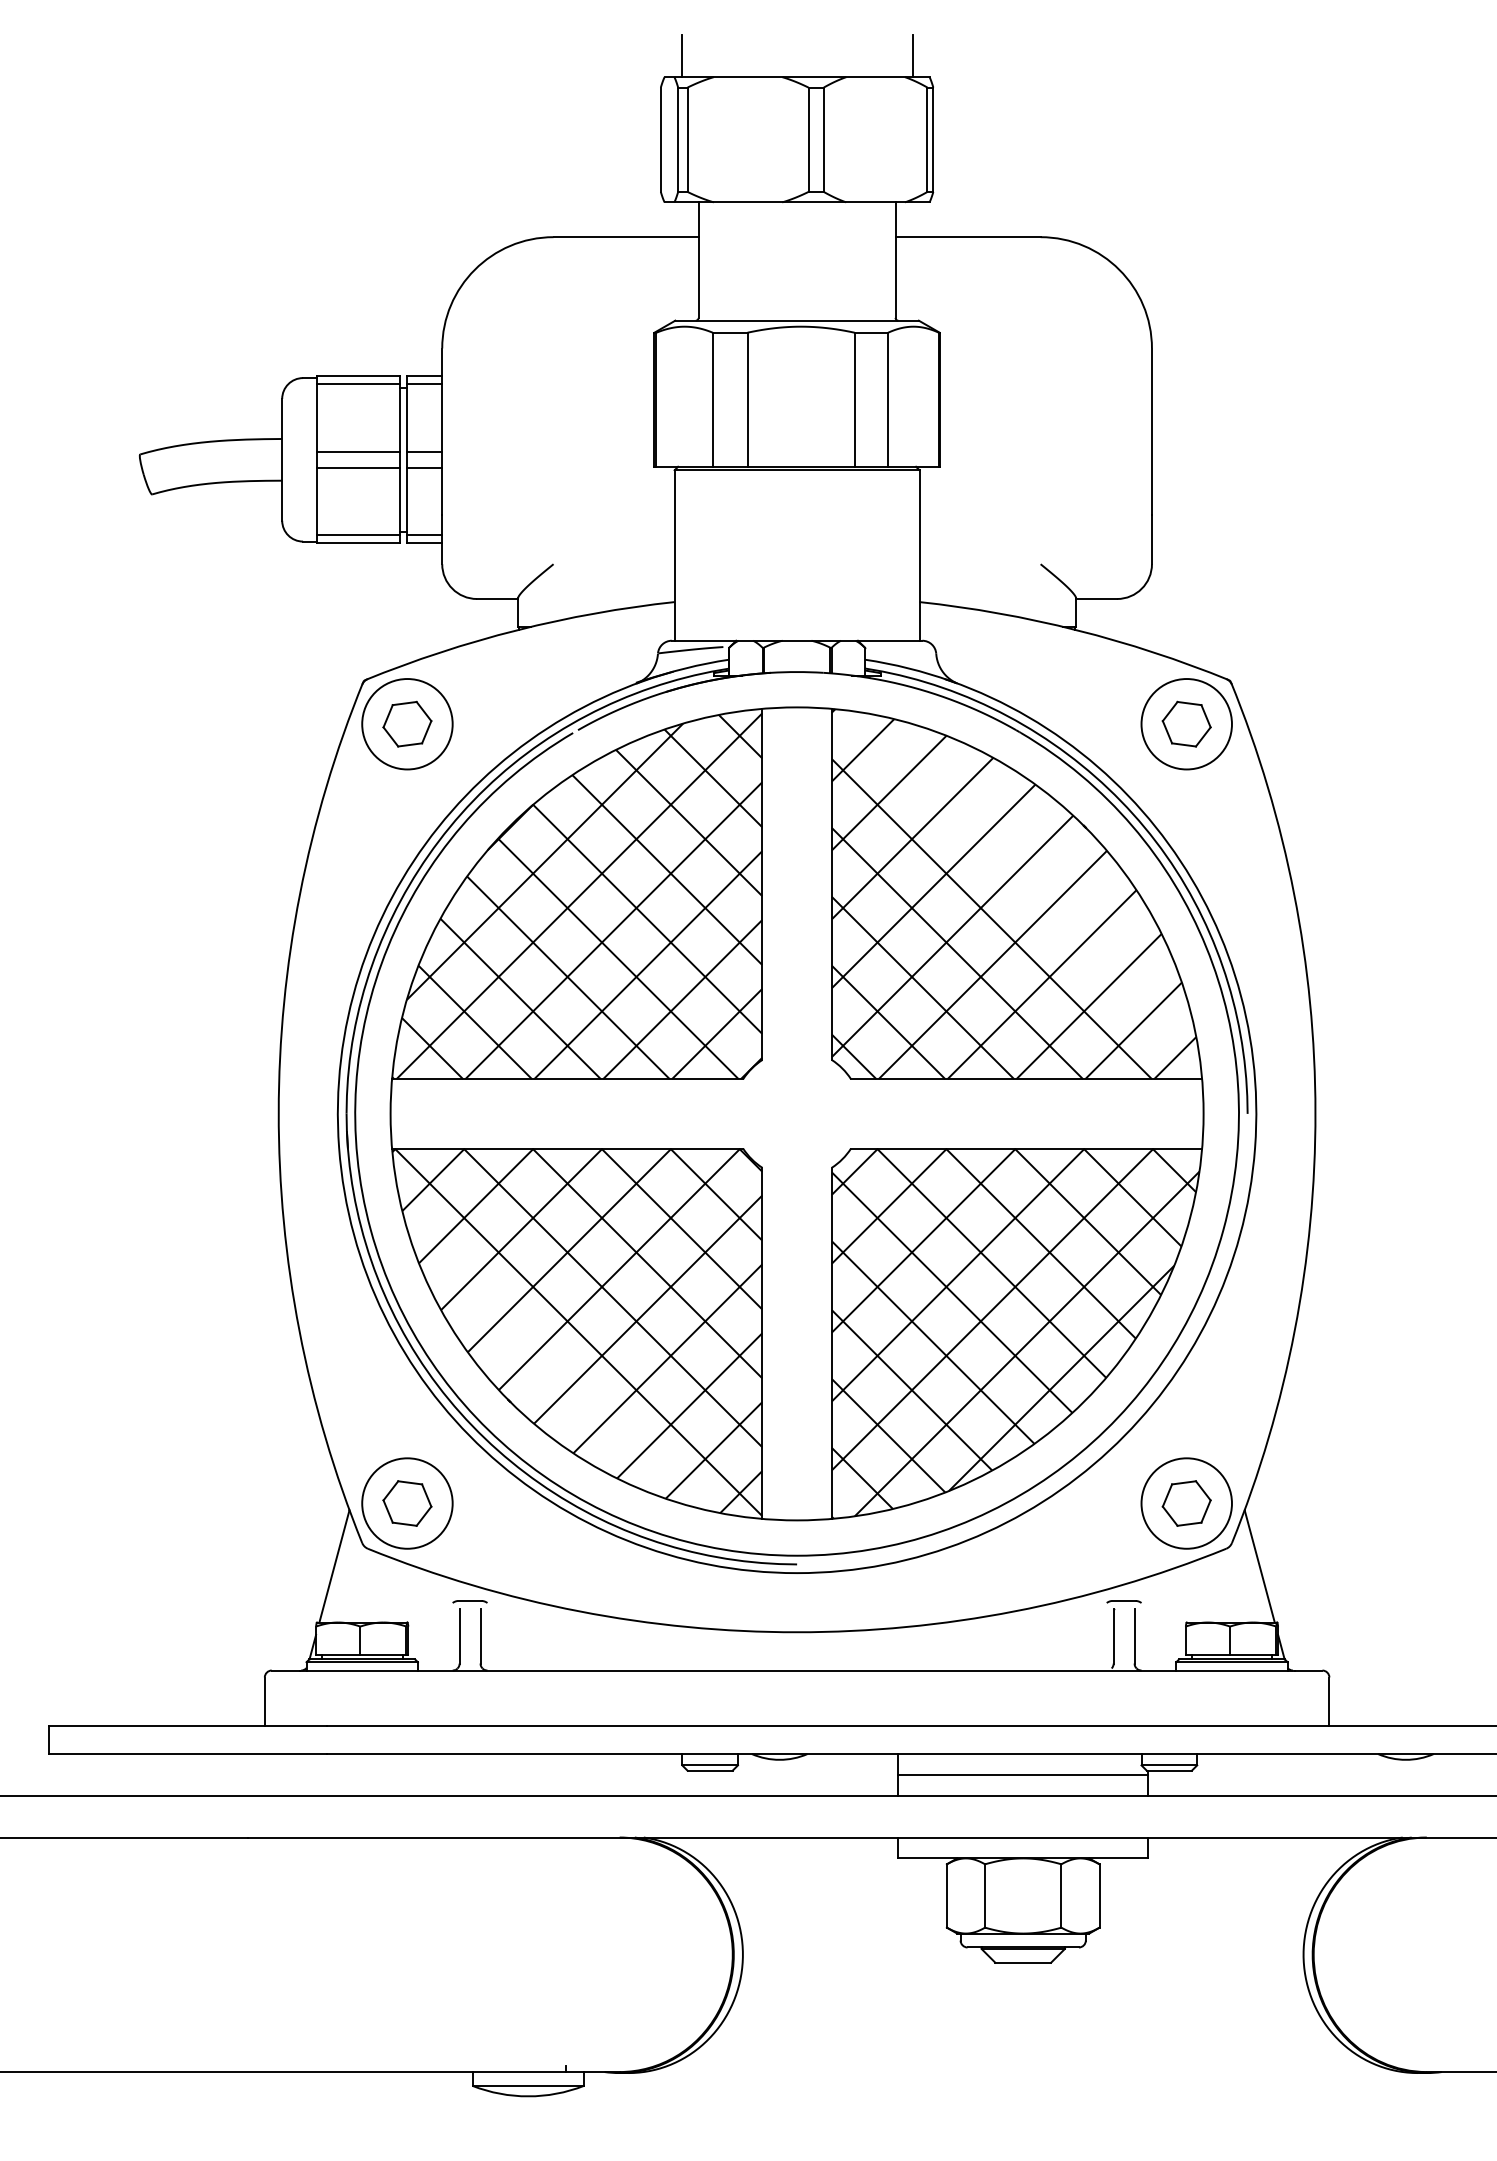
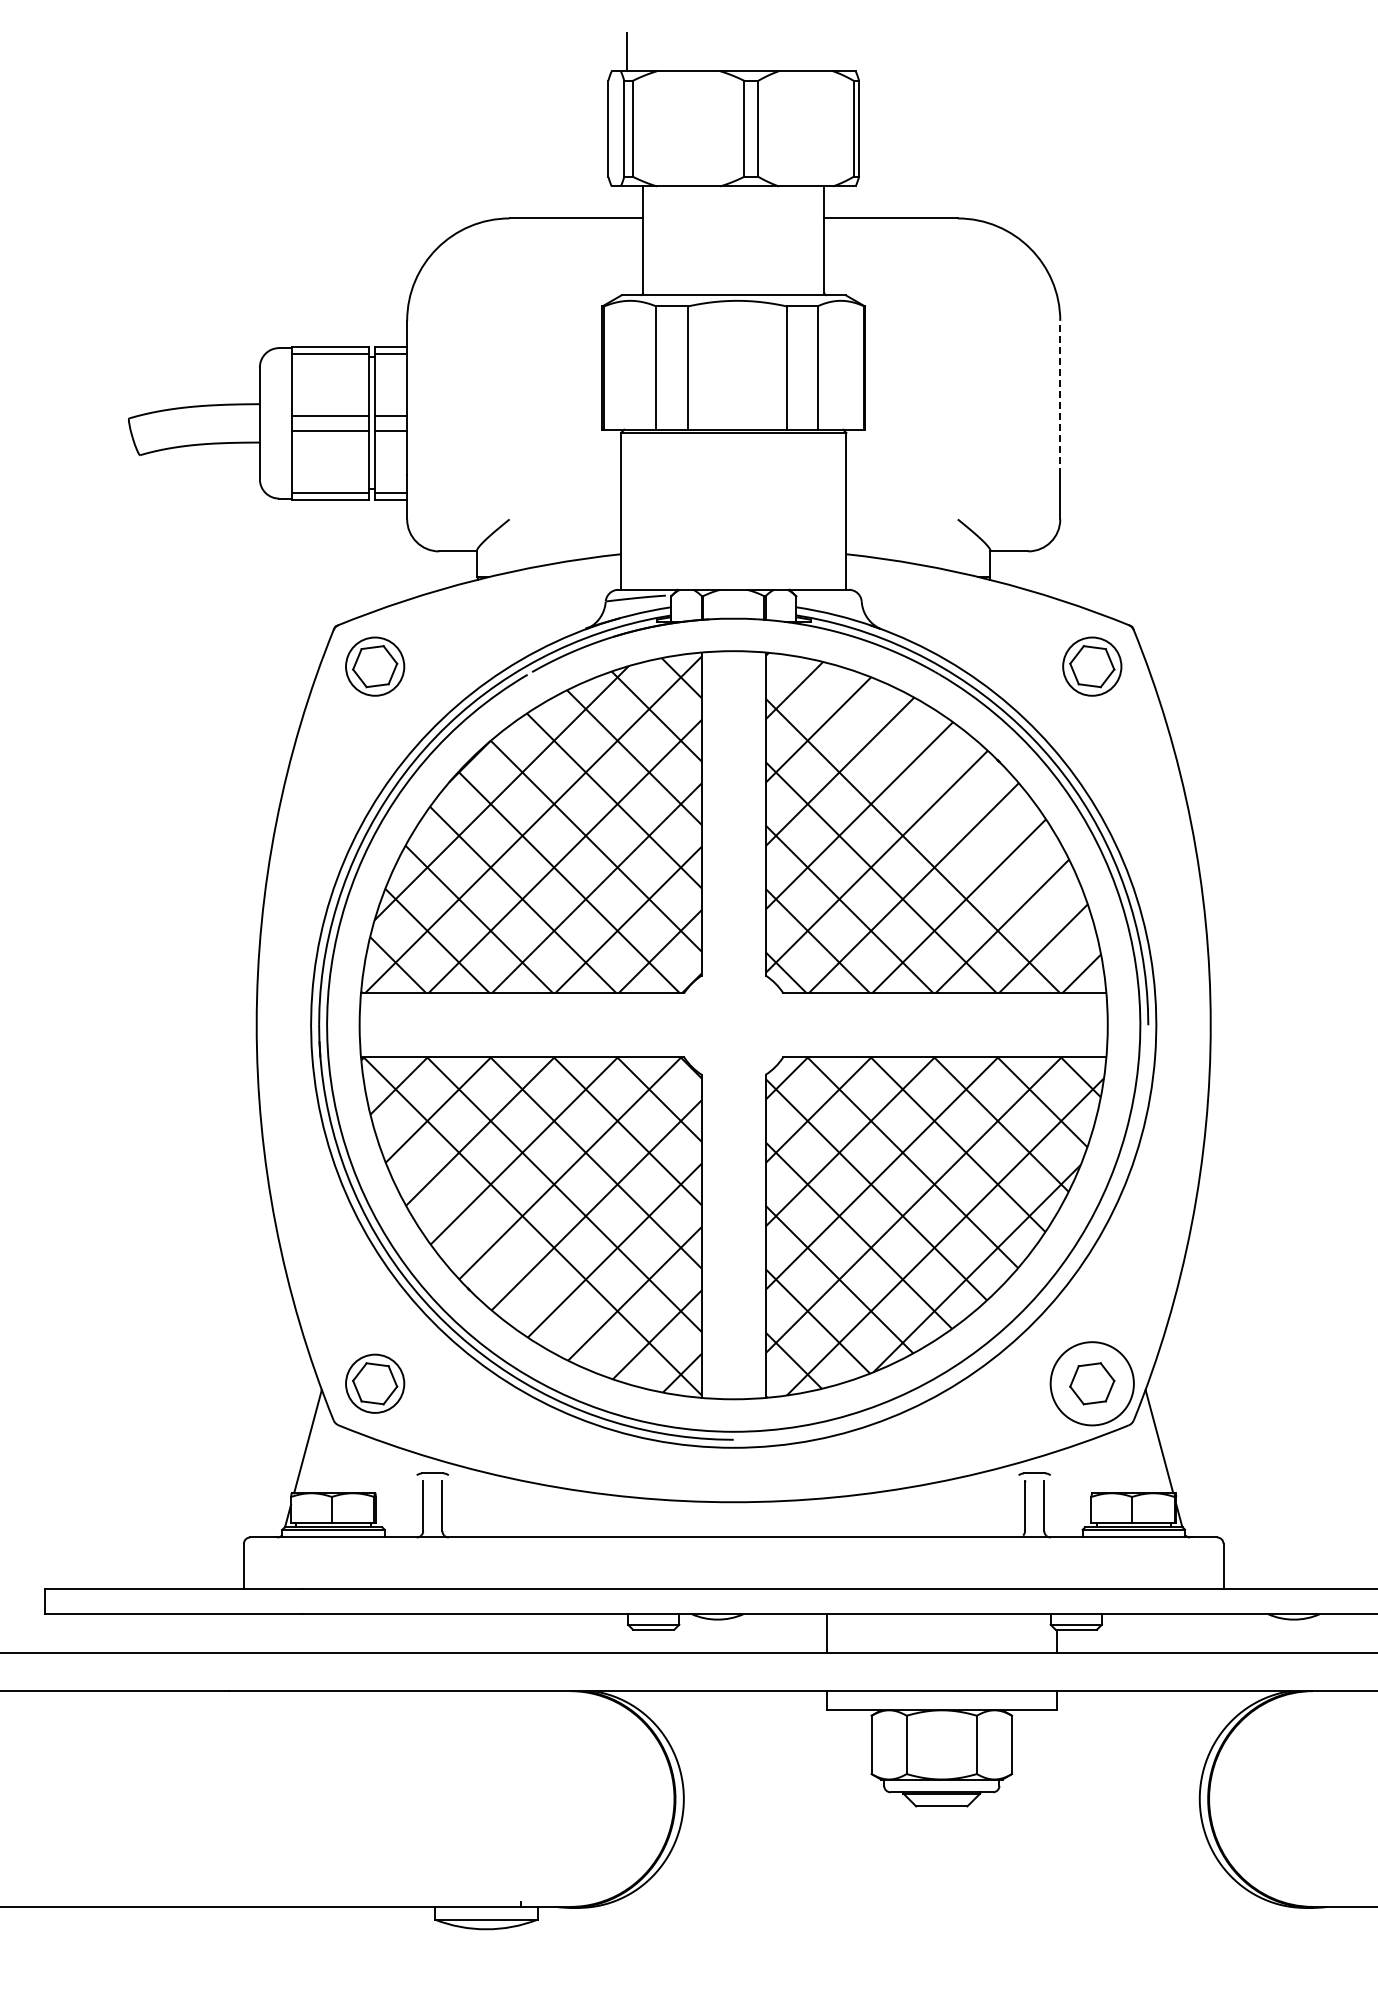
line: (913, 55) -> (840, 51), removed
line: (1152, 431) -> (1060, 397), solid -> dashed
circle: (406, 724) -> (374, 666), size x0.7
circle: (1185, 724) -> (1091, 666), size x0.7
circle: (406, 1503) -> (374, 1383), size x0.7
line: (1022, 1774) -> (941, 1633), removed

